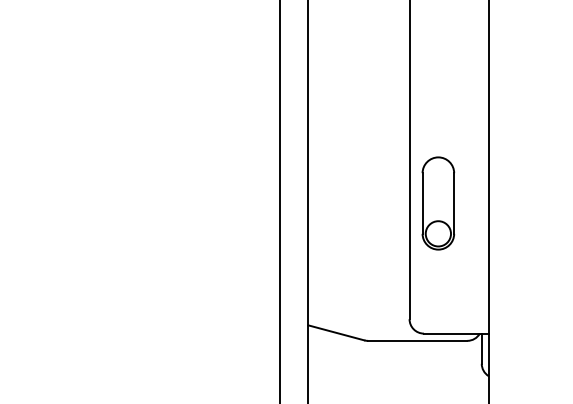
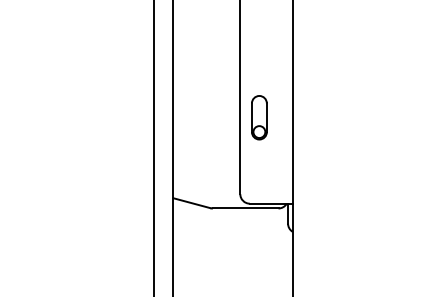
part: (438, 203) -> (259, 117), size x0.71

